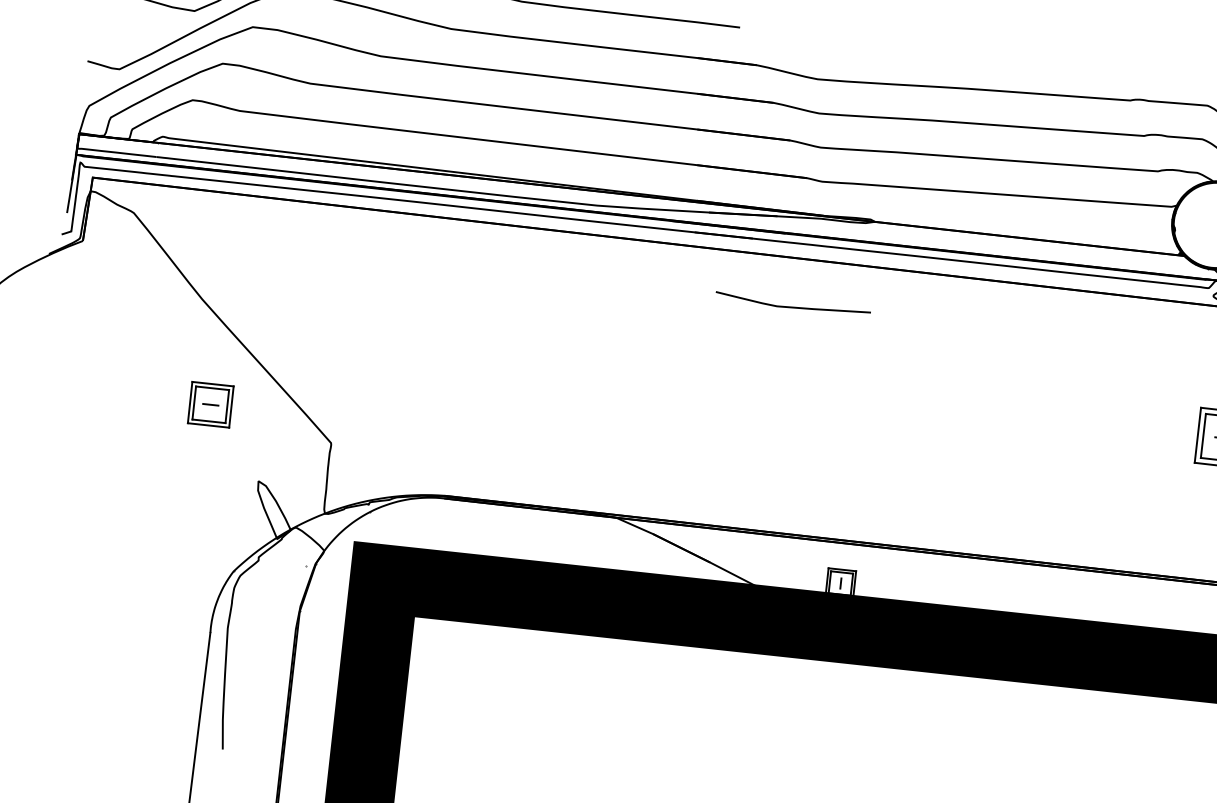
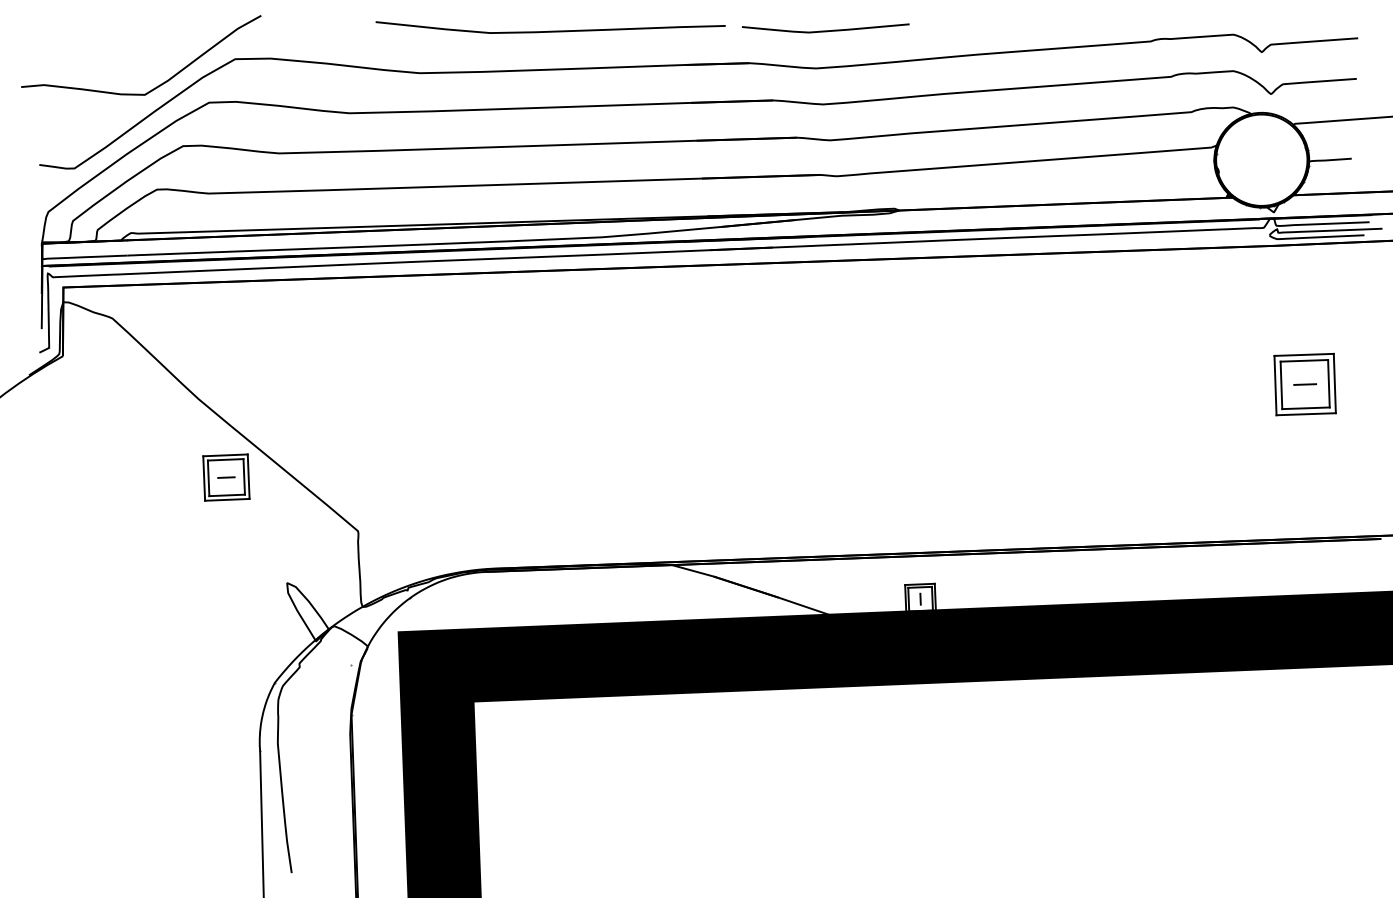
curve: (792, 306) -> (825, 30), moved
part: (210, 404) -> (226, 477), moved

